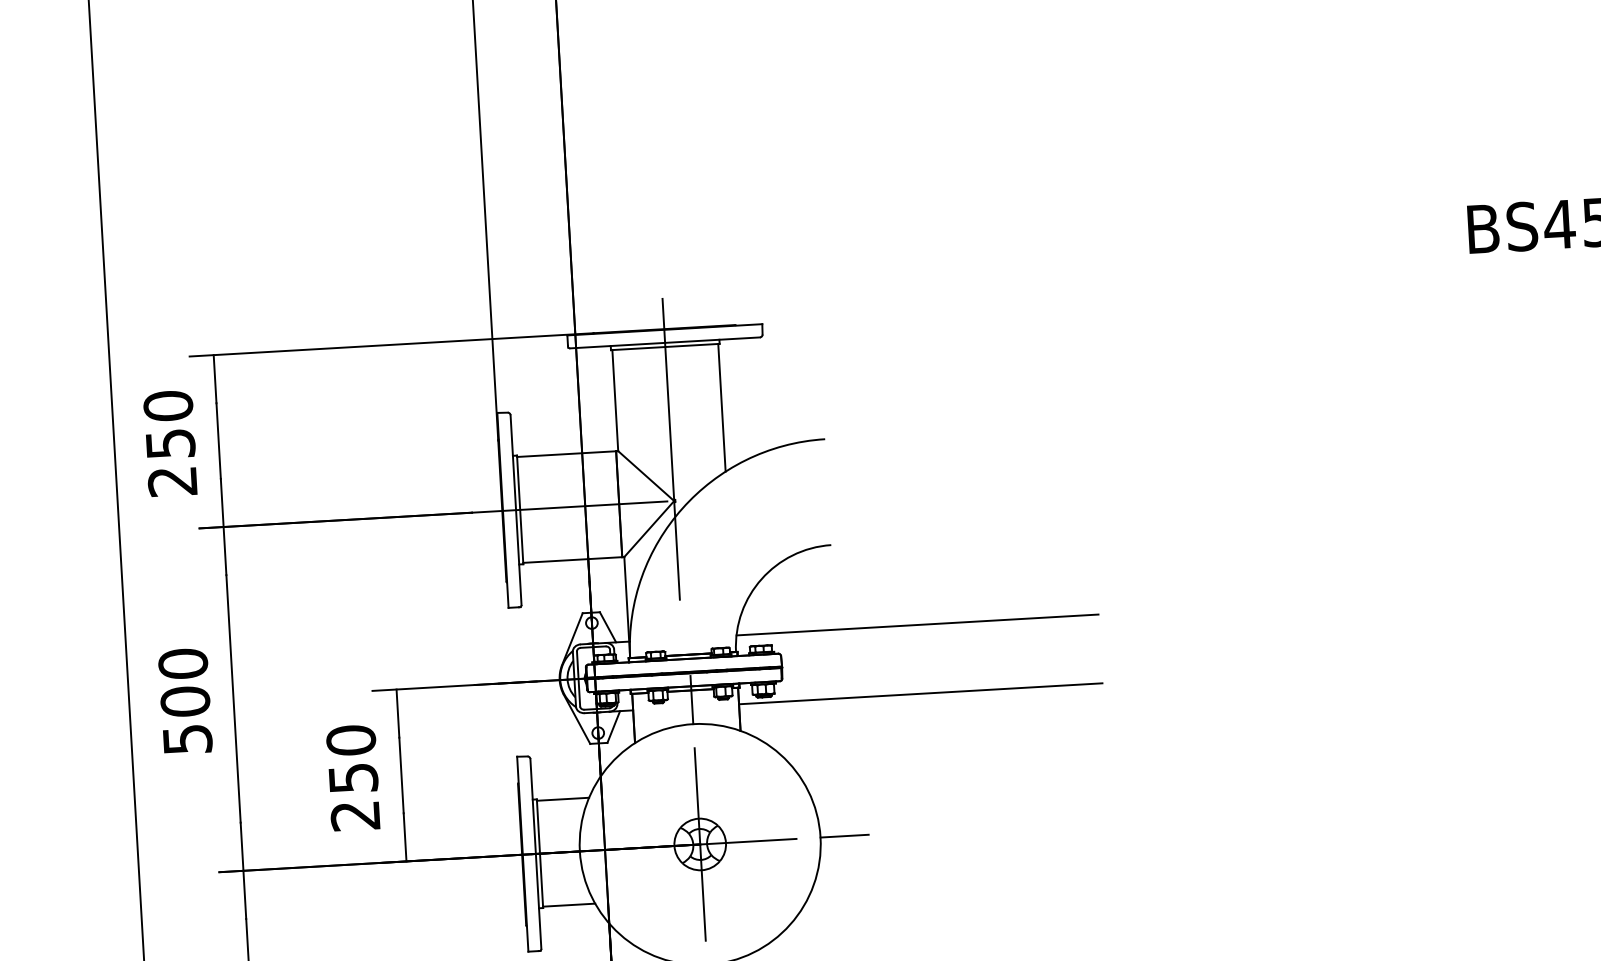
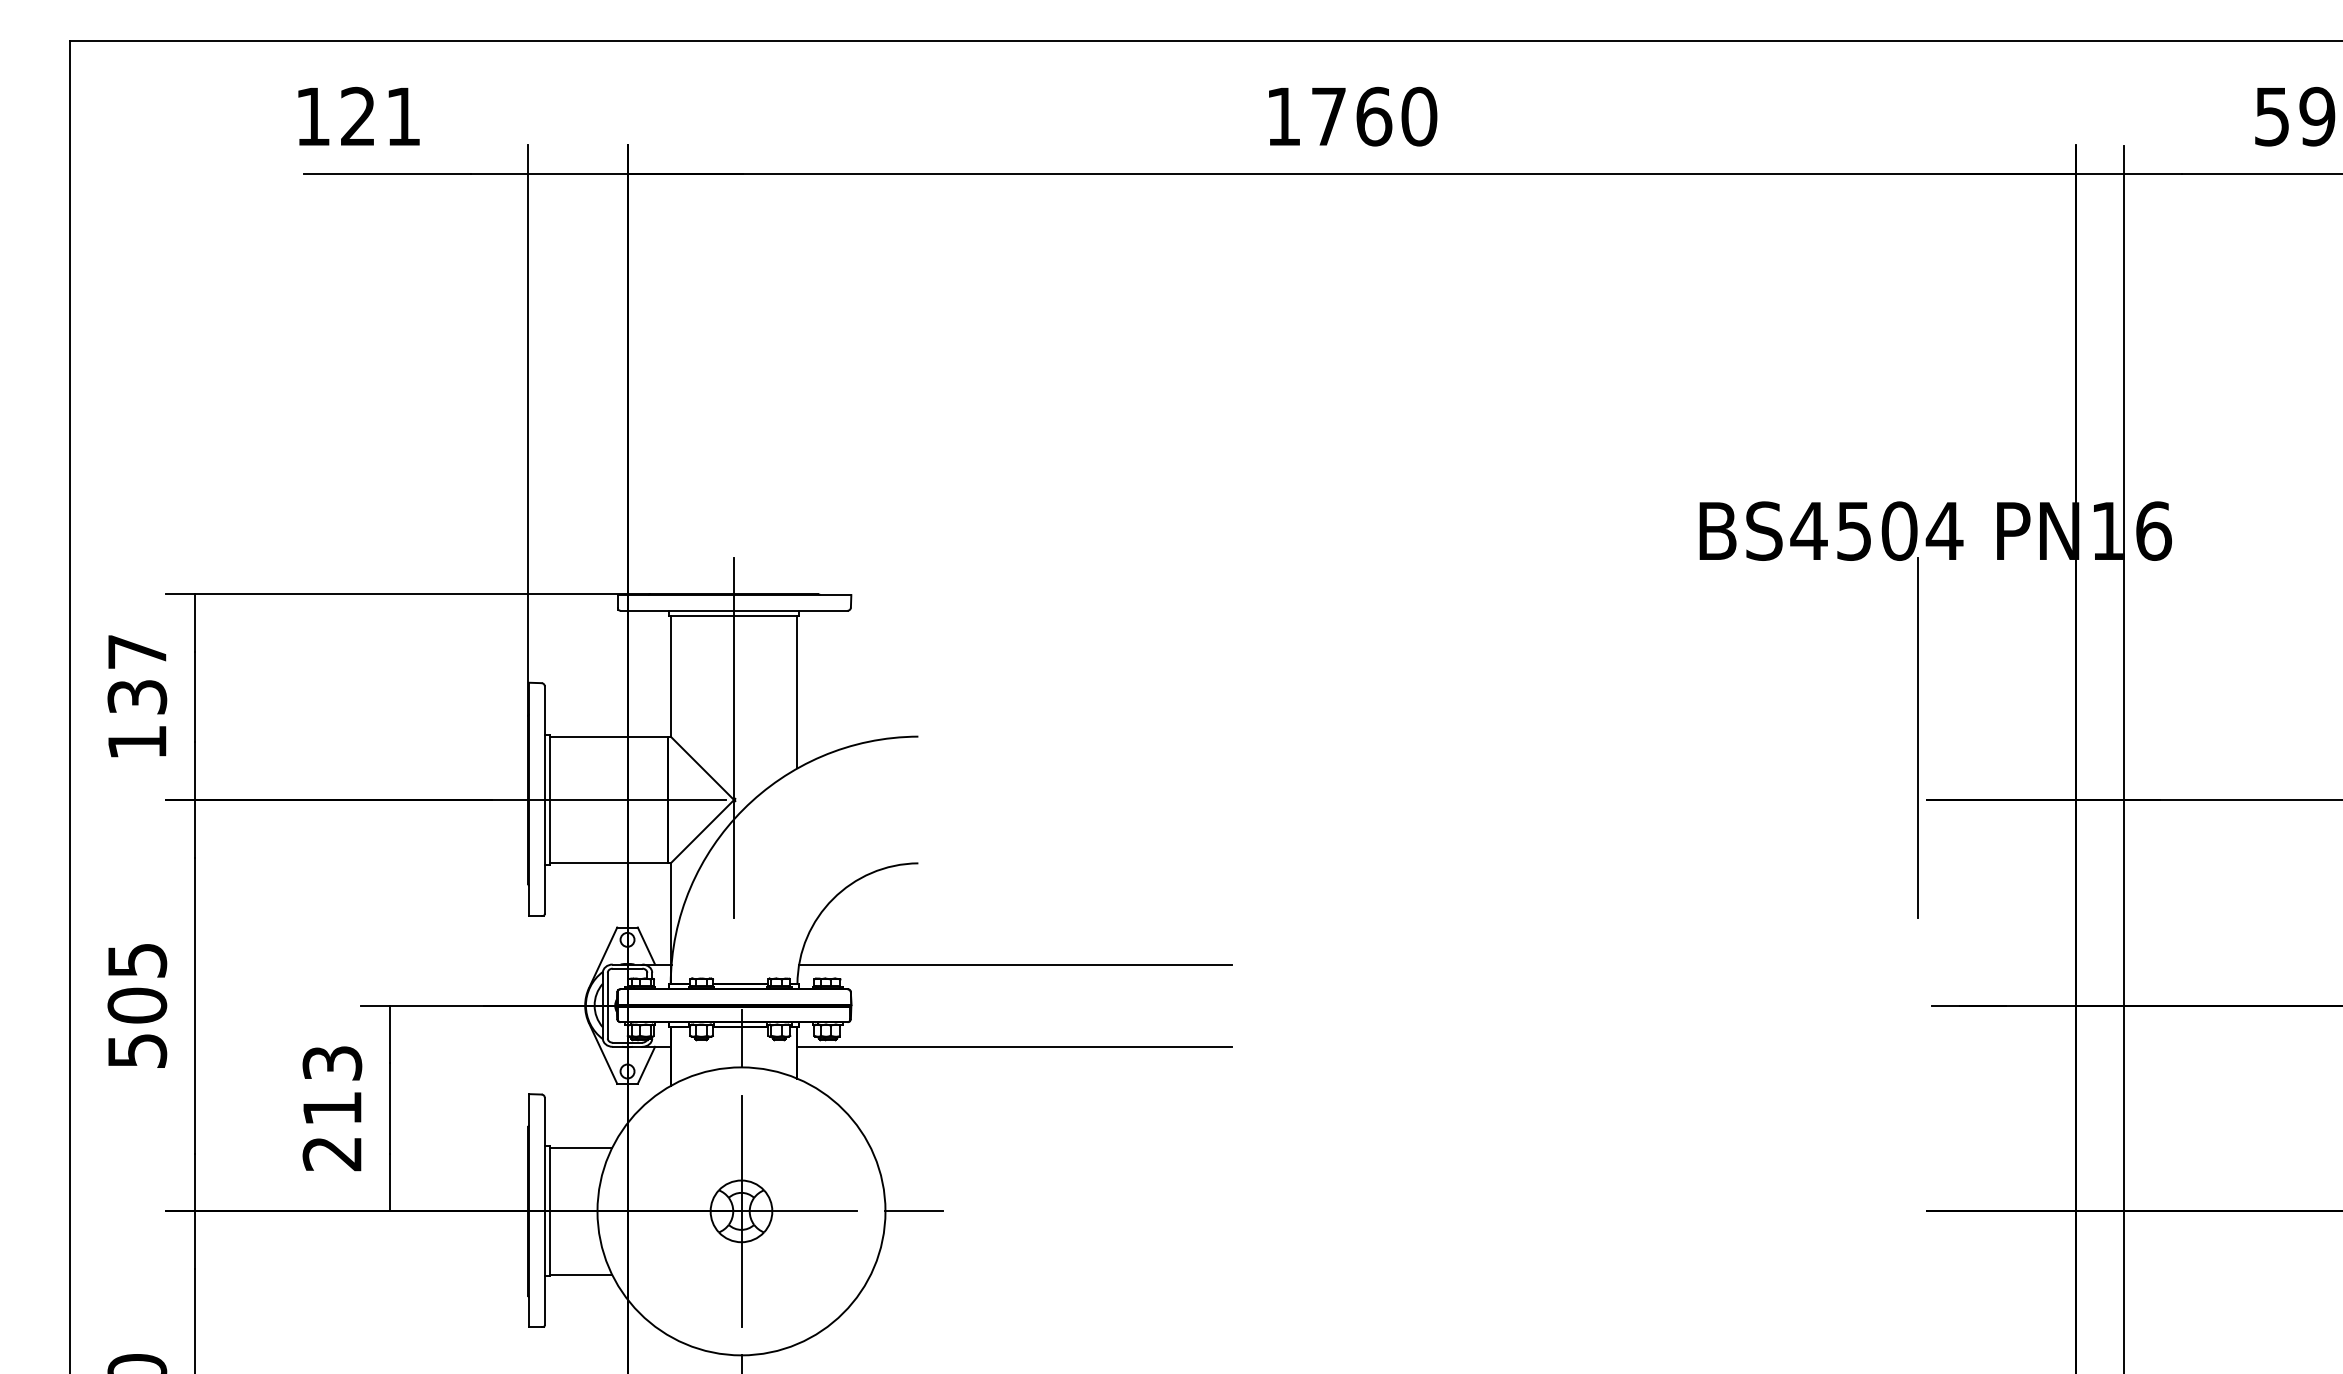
text: (170, 443) -> (137, 696), 250 -> 137
text: (183, 663) -> (137, 960), 500 -> 505
text: (352, 758) -> (332, 1085), 250 -> 213

